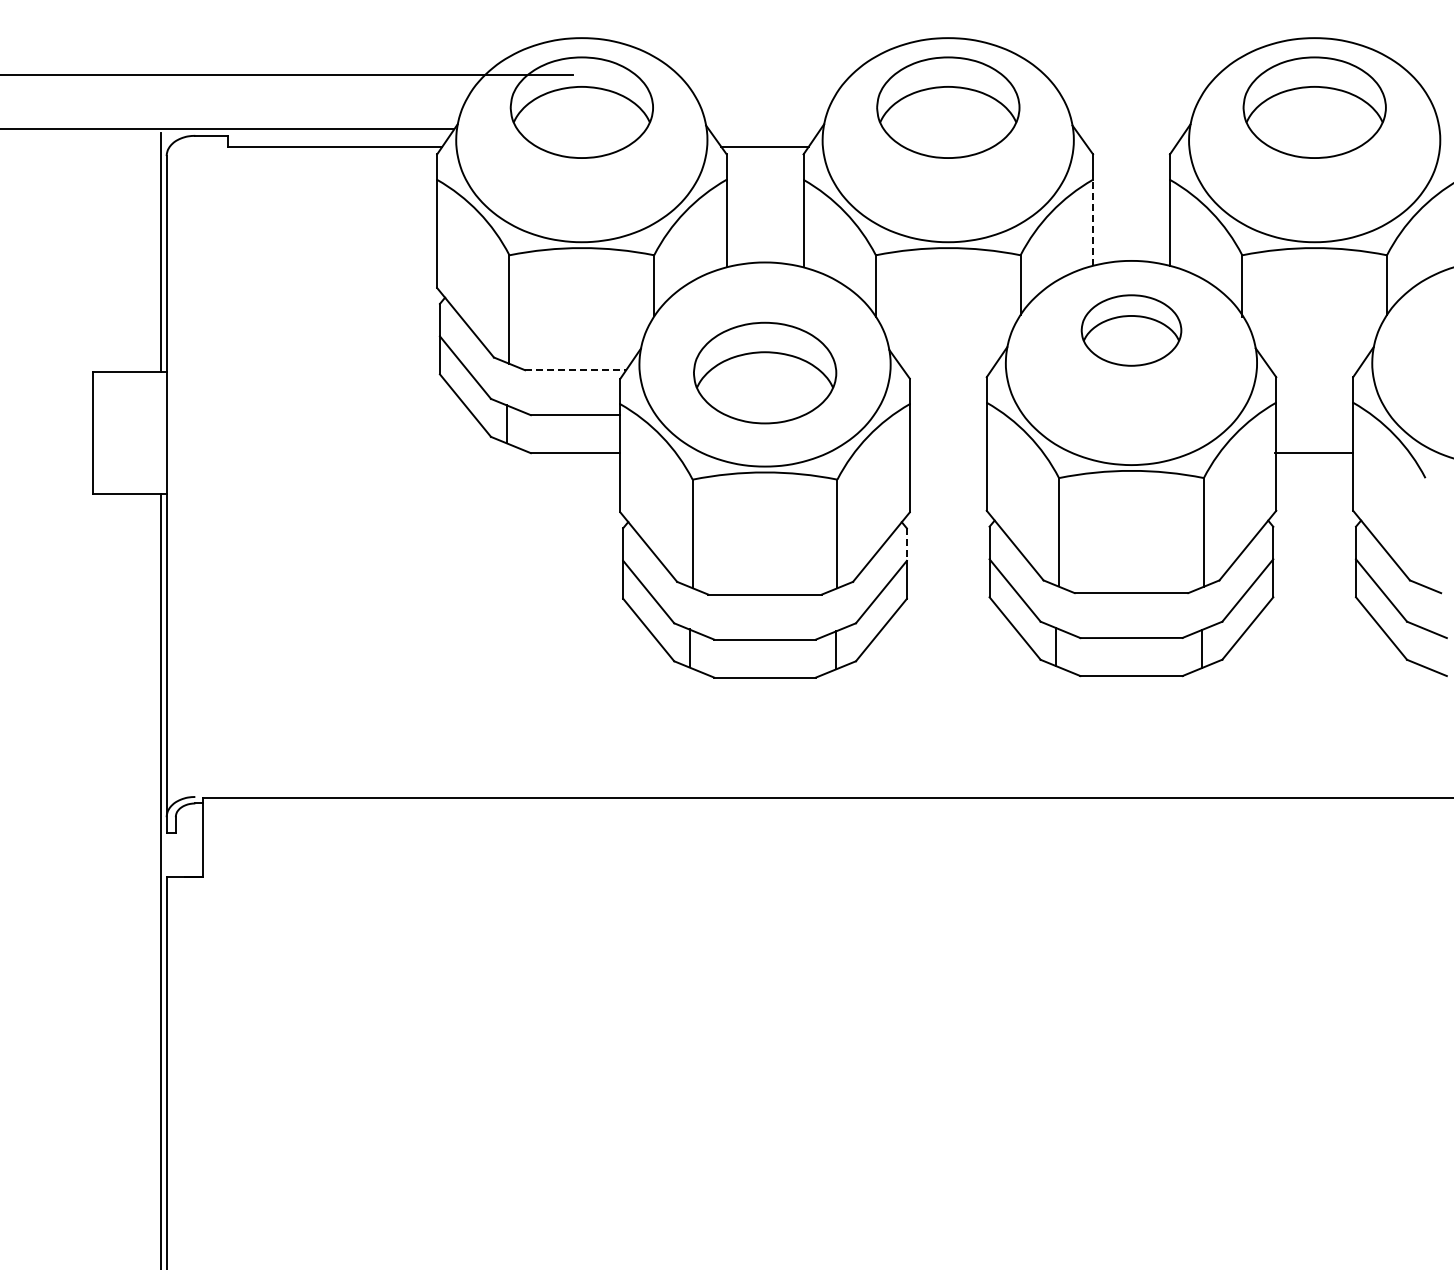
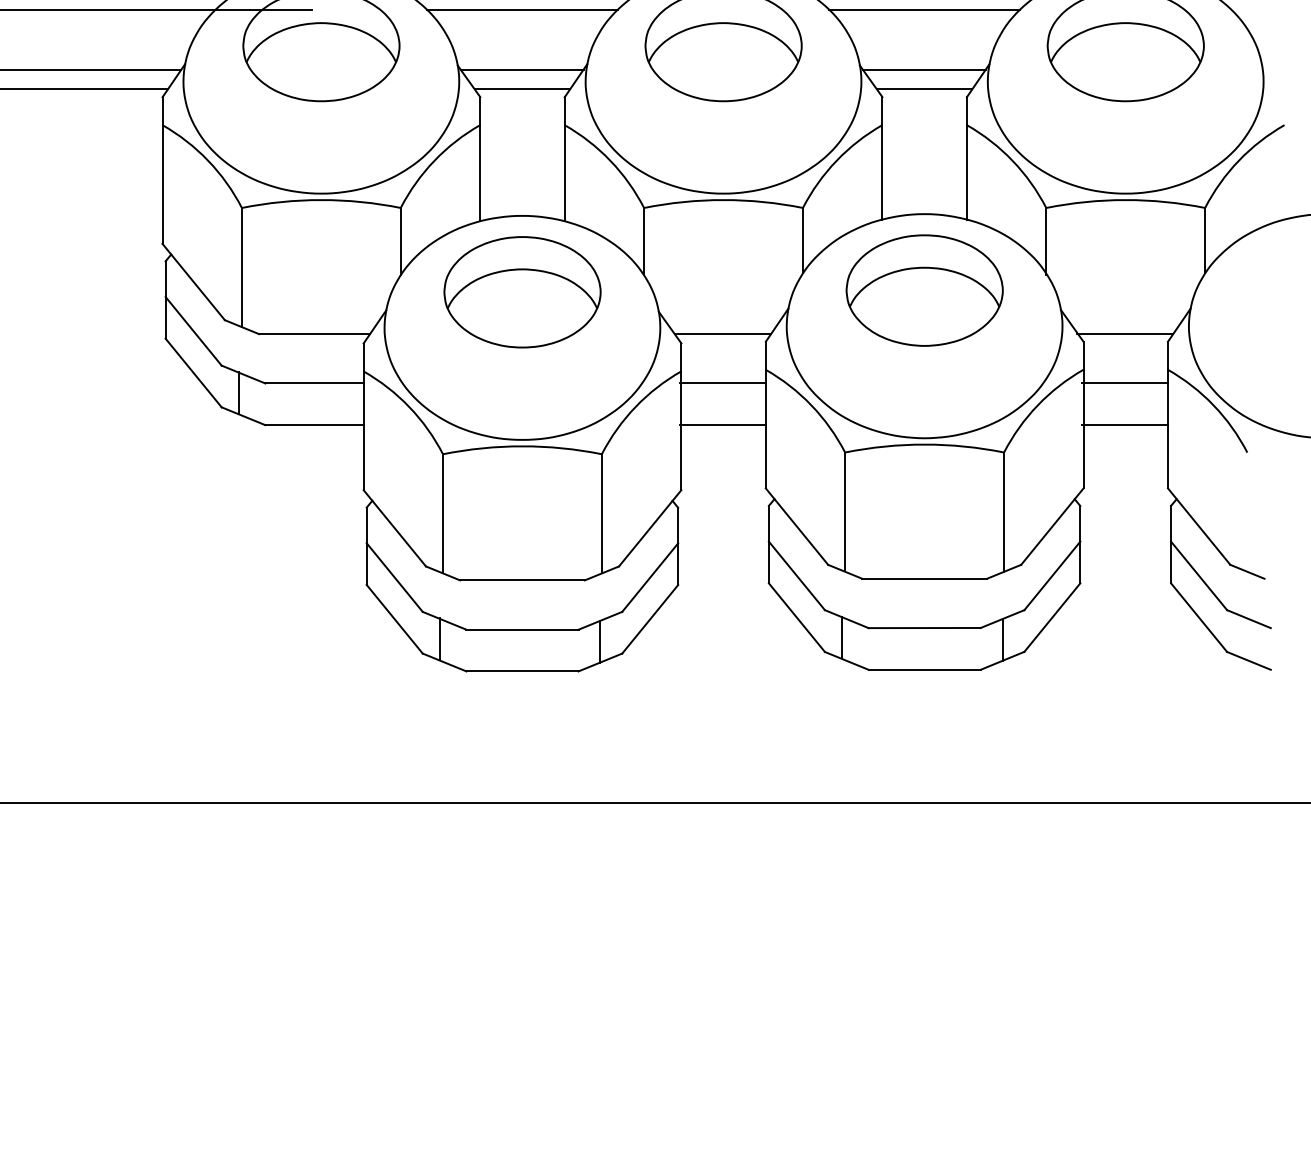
line: (765, 74) -> (522, 9), added
line: (1131, 74) -> (924, 9), added
line: (764, 129) -> (521, 69), added
line: (1131, 129) -> (924, 69), added
line: (1131, 146) -> (924, 88), added
line: (1093, 222) -> (882, 171), dashed -> solid
part: (1131, 330) -> (924, 290), size x1.43
line: (575, 370) -> (314, 334), dashed -> solid
line: (947, 370) -> (722, 334), added
line: (1313, 370) -> (1124, 334), added
part: (765, 372) -> (522, 291), moved
line: (947, 415) -> (722, 383), added
line: (1314, 415) -> (1125, 383), added
line: (947, 453) -> (722, 425), added
line: (906, 545) -> (677, 526), dashed -> solid

